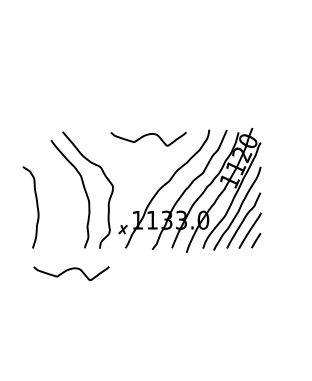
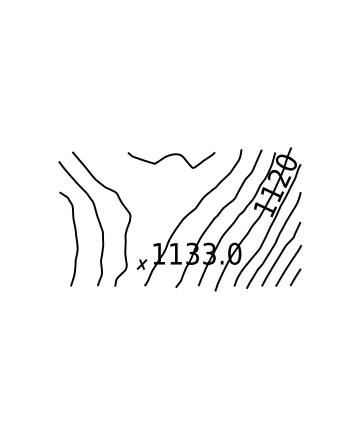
curve: (36, 206) -> (75, 238), moved
curve: (69, 270) -> (80, 311), removed

